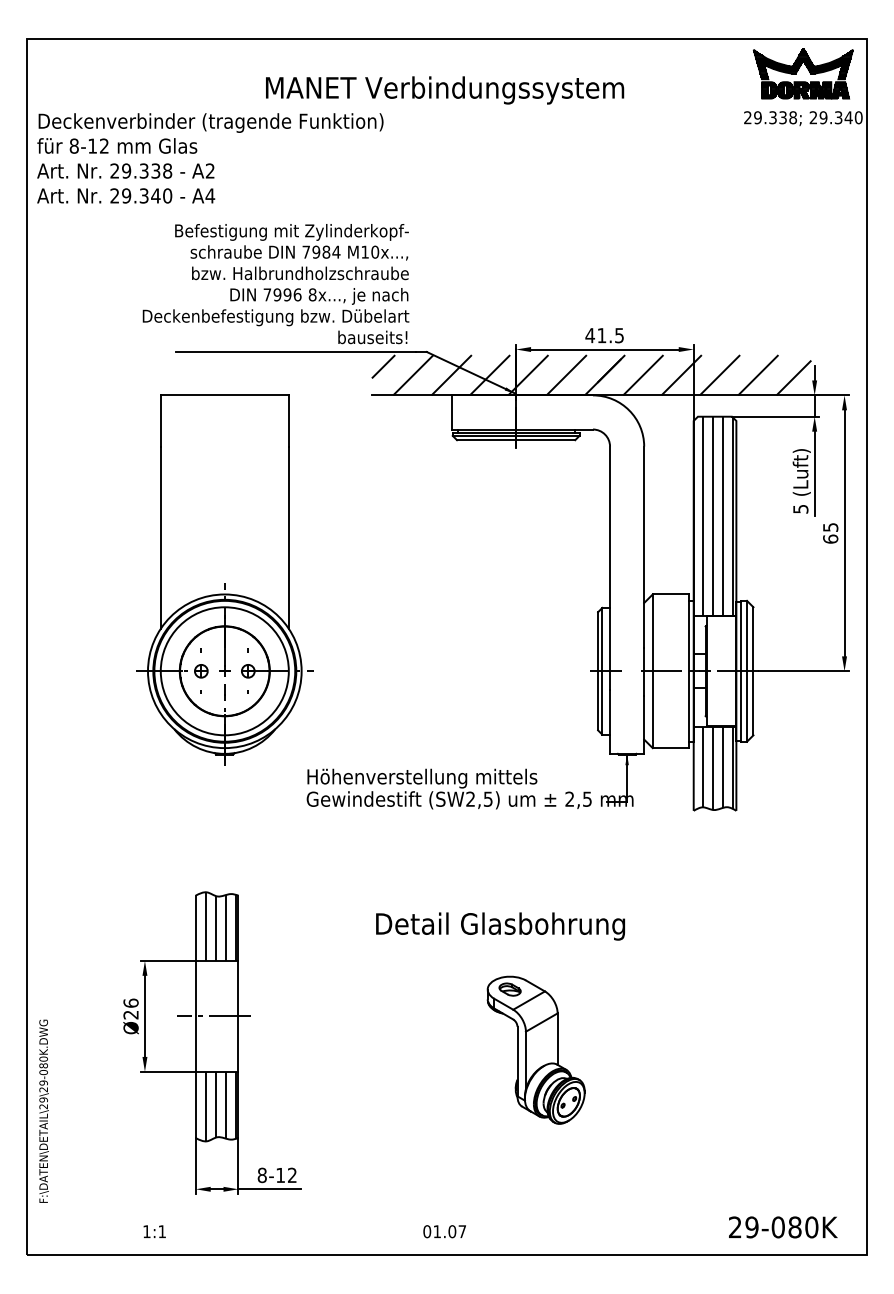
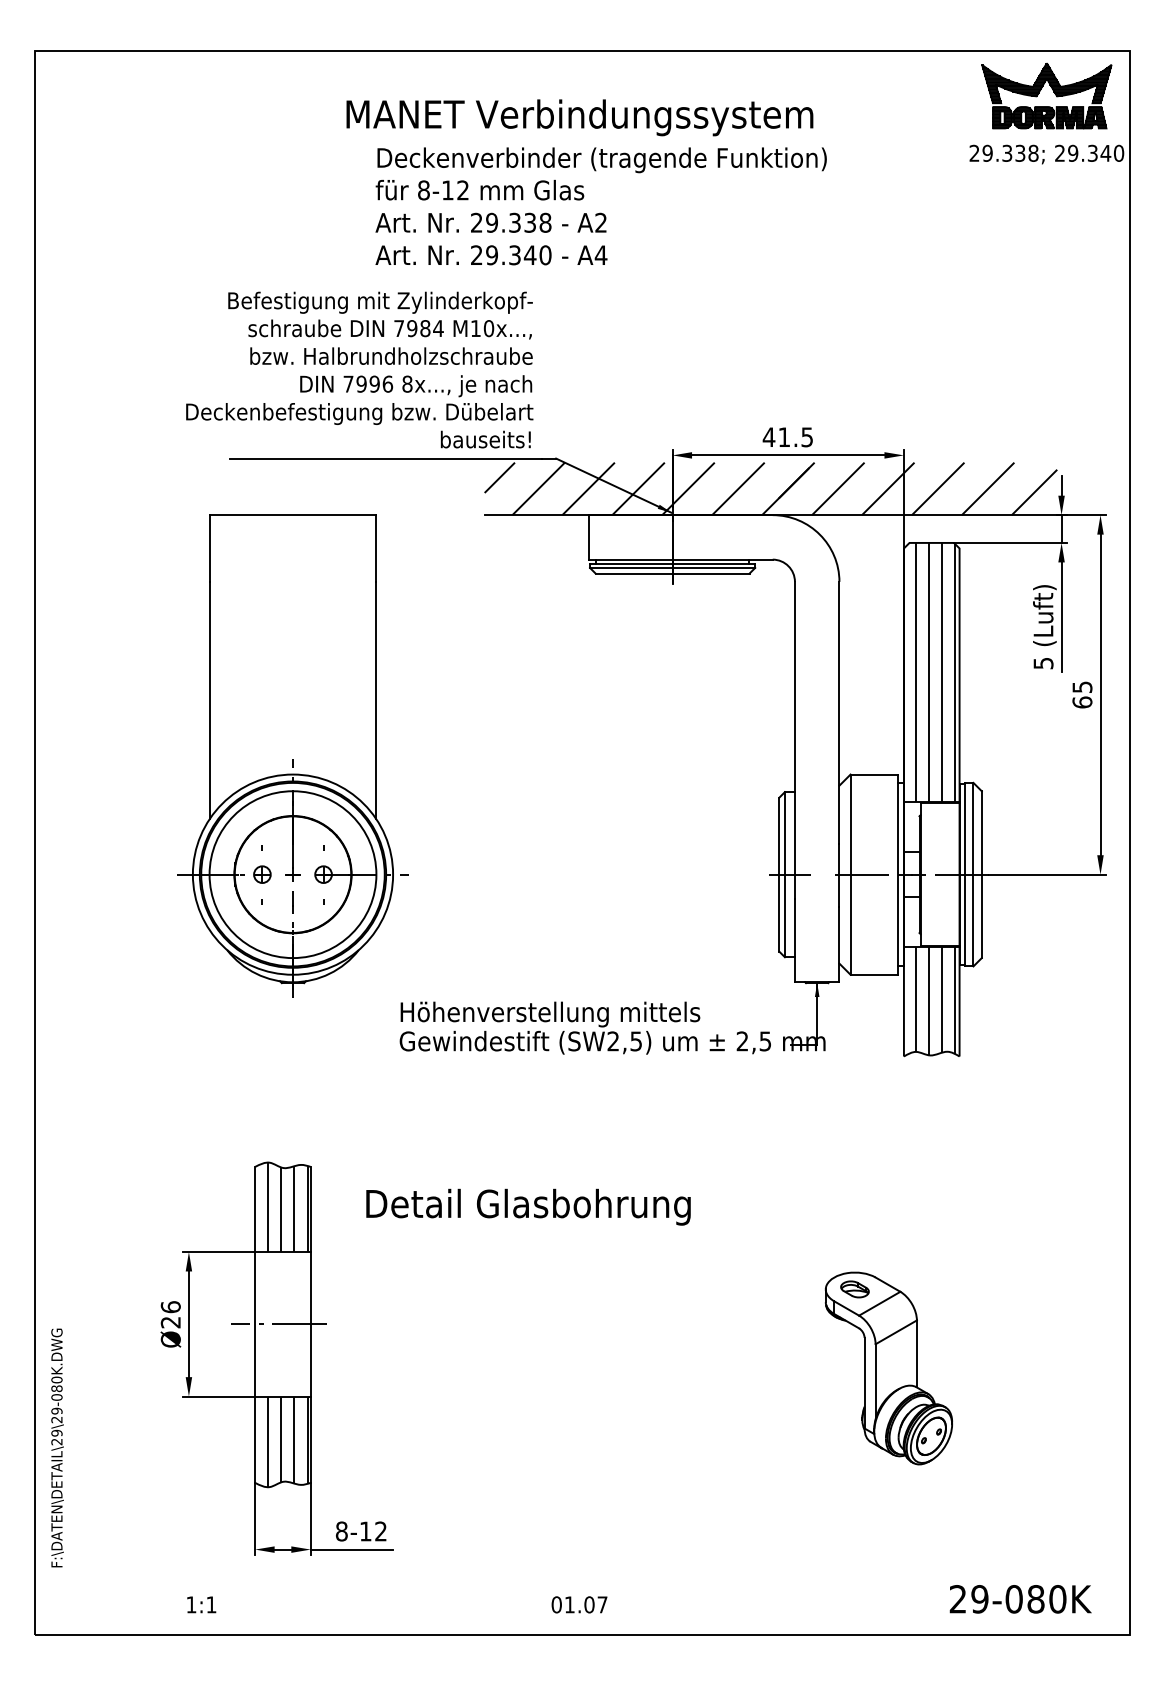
text: (210, 158) -> (601, 206), moved
text: (500, 926) -> (528, 1207), moved
part: (535, 1049) -> (888, 1367), moved

